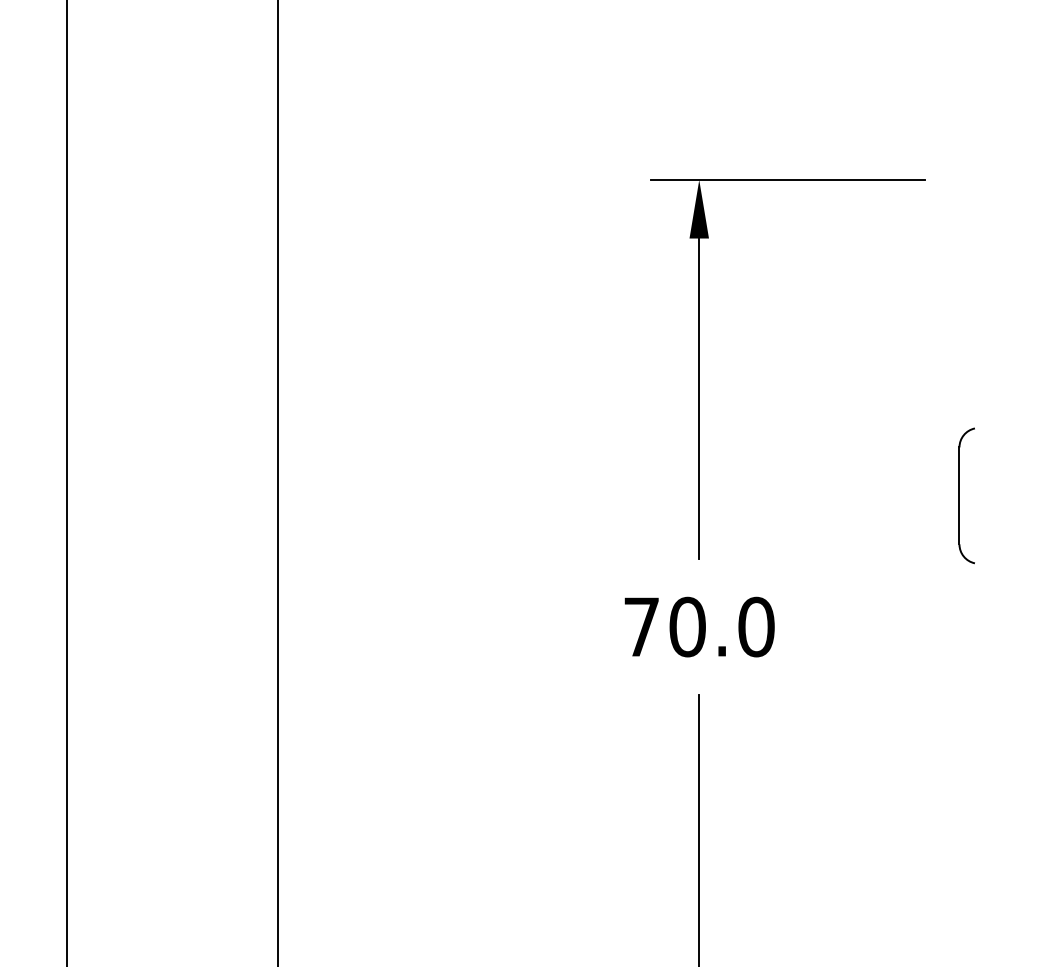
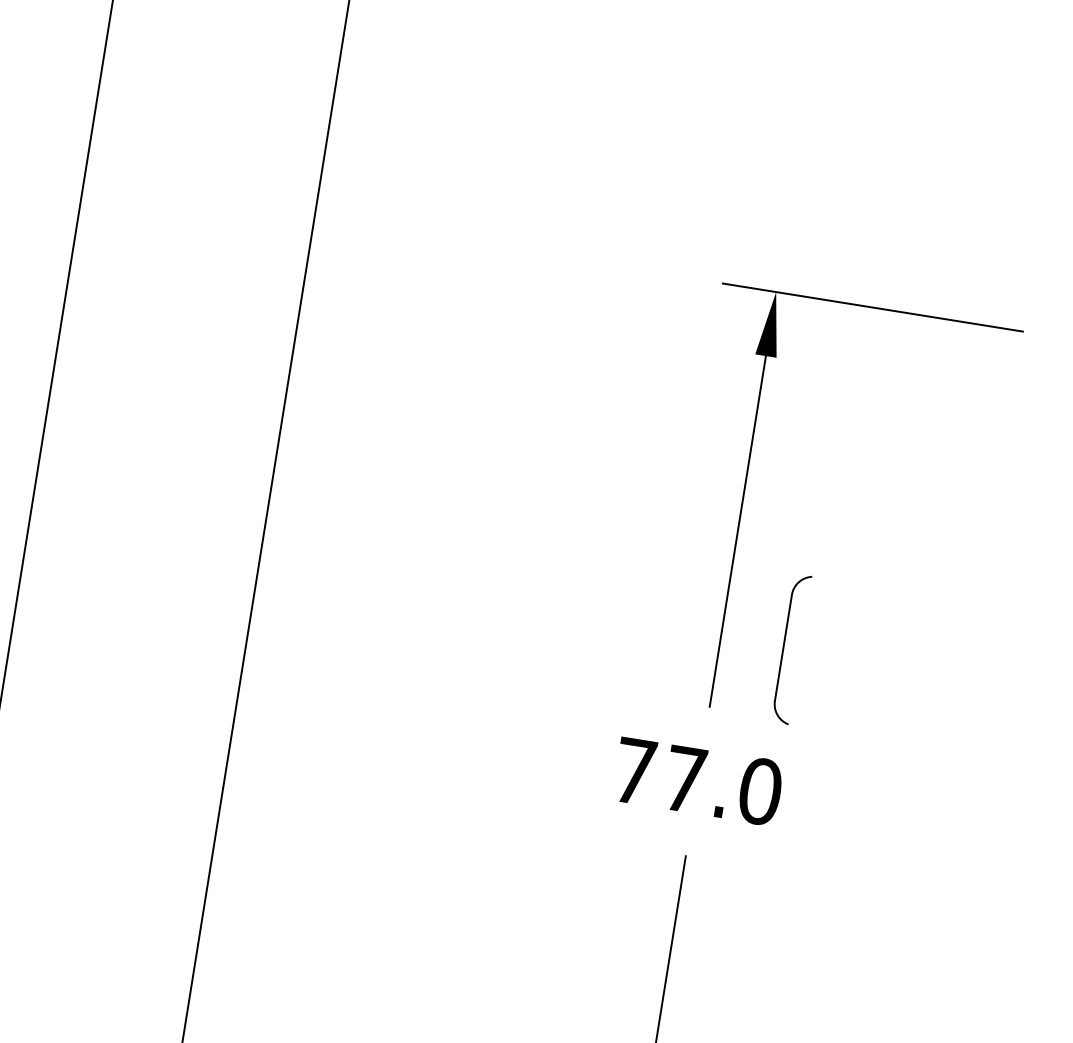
part: (959, 495) -> (783, 647), moved
text: (687, 626) -> (685, 778), 70.0 -> 77.0

